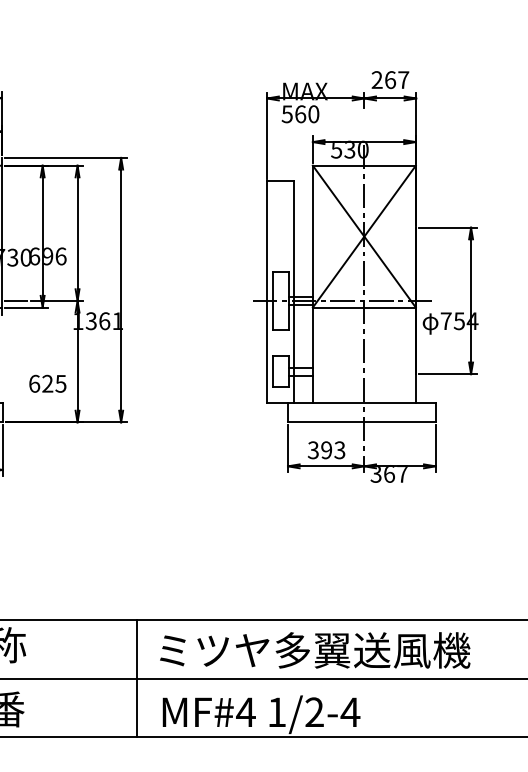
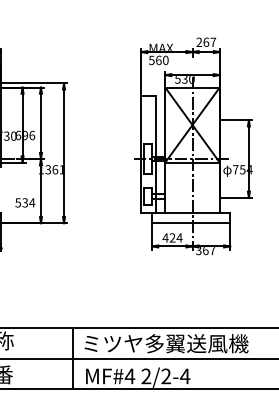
text: (48, 383) -> (25, 202), 625 -> 534
text: (326, 449) -> (172, 237), 393 -> 424
text: (277, 710) -> (146, 375), 1/2-4 -> 2/2-4

